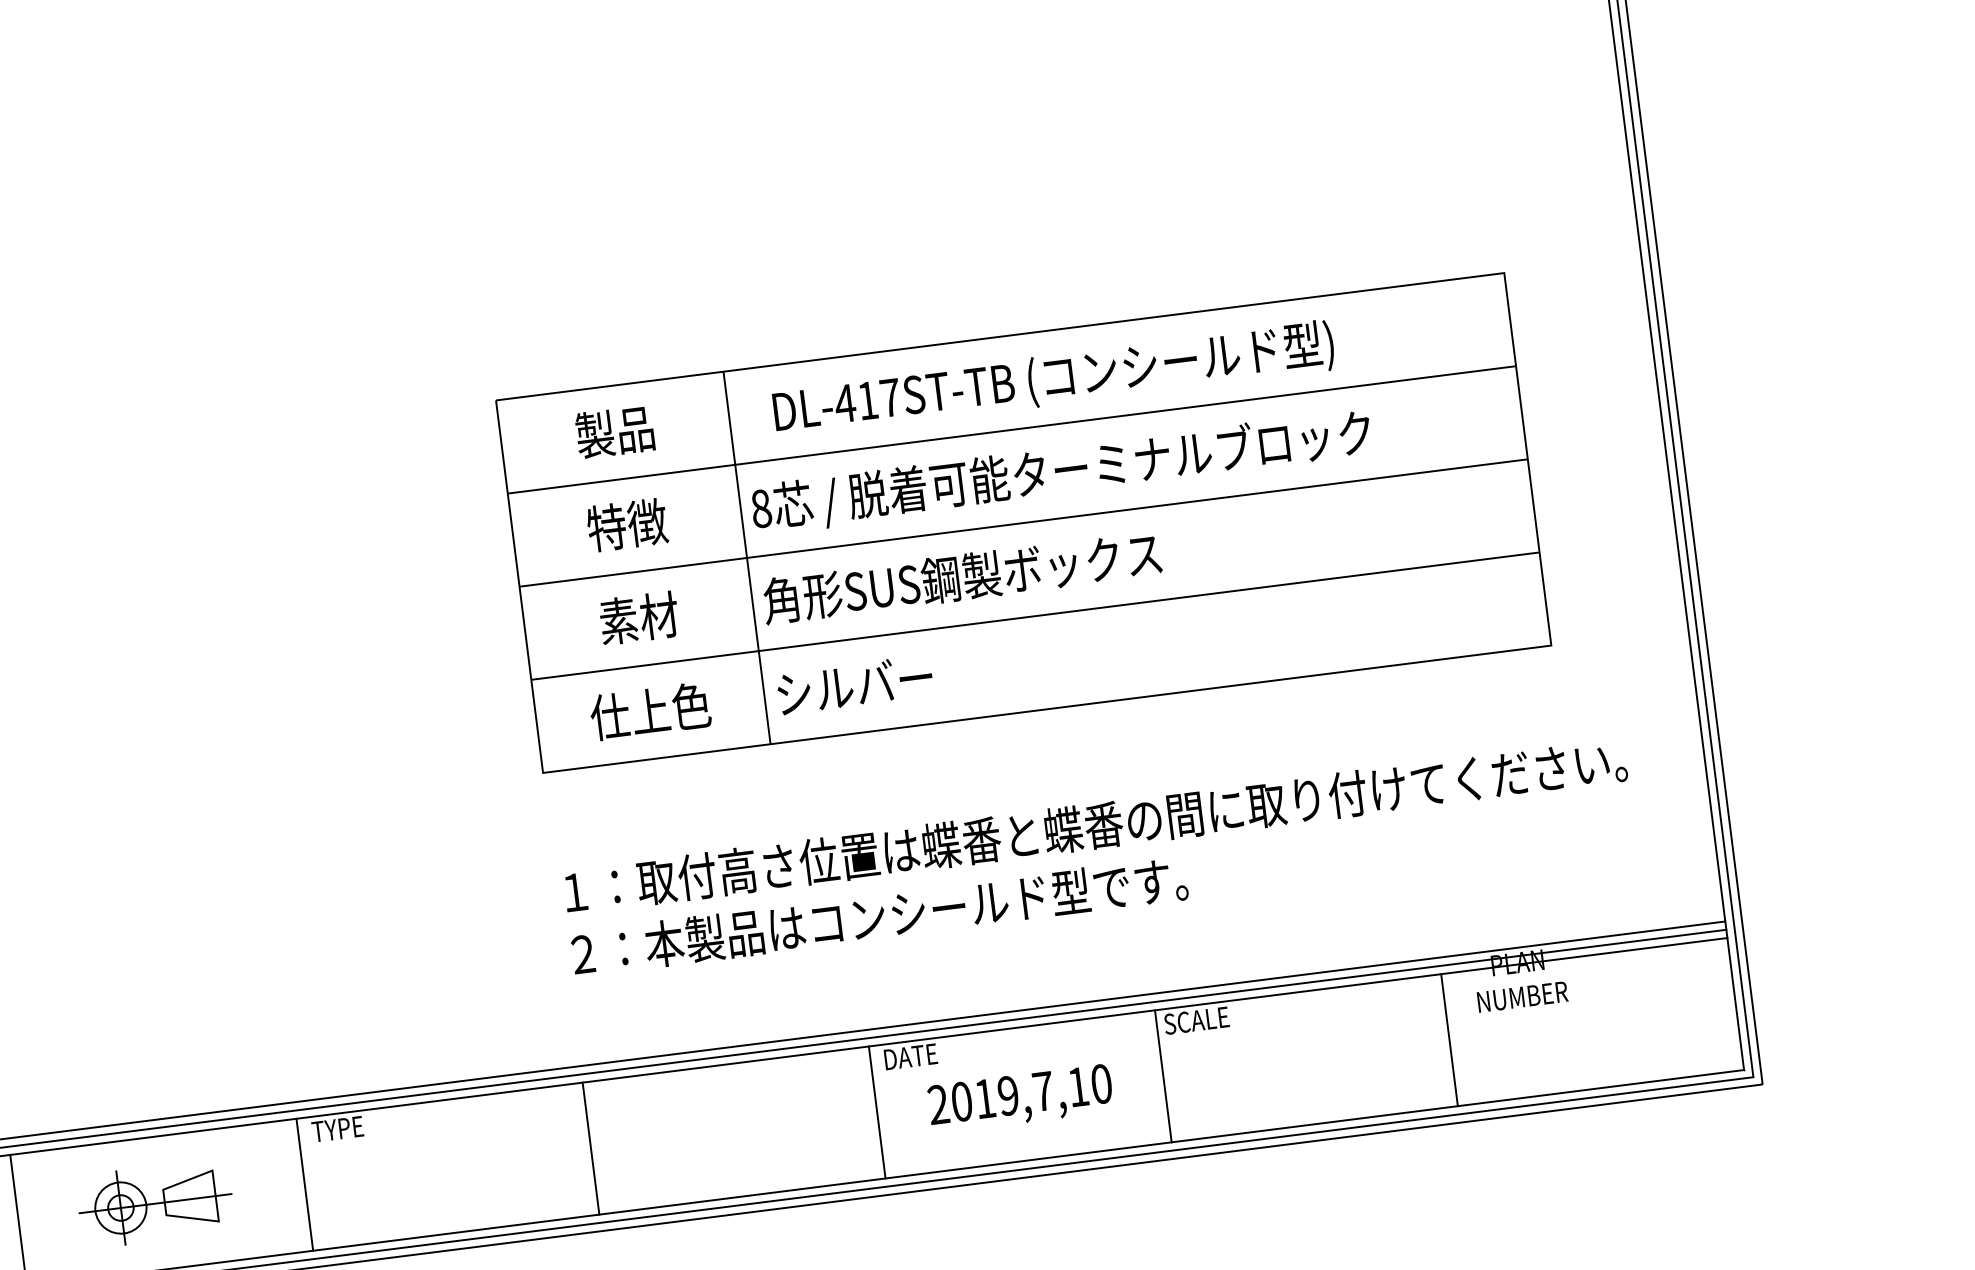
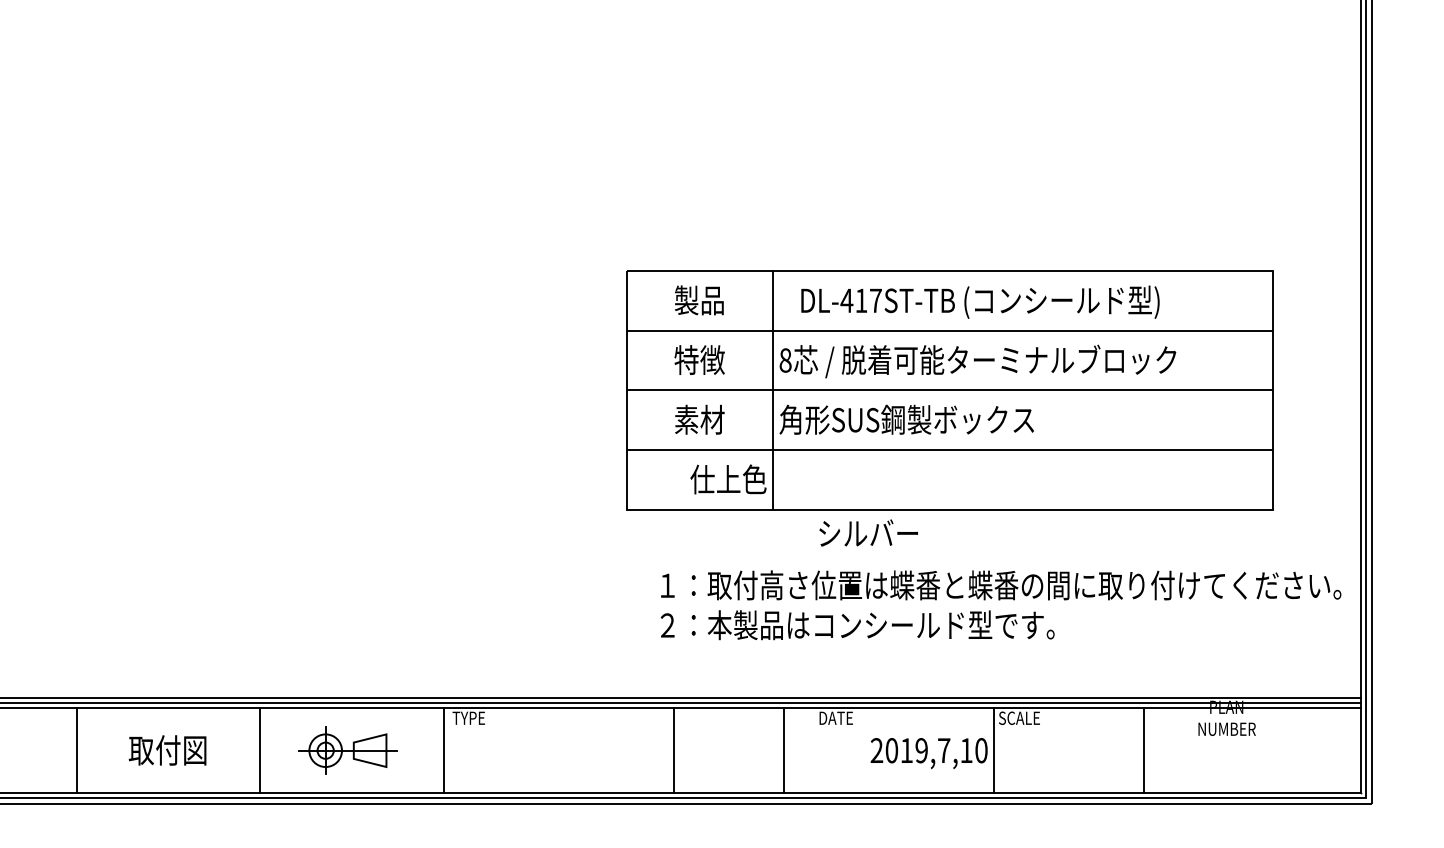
text: (854, 683) -> (868, 532), moved
text: (650, 711) -> (728, 479), moved
text: (1098, 857) -> (1000, 605), moved
line: (1449, 1039) -> (1143, 750), moved
text: (1019, 1098) -> (928, 753), moved
line: (877, 1112) -> (783, 750), moved
line: (591, 1148) -> (674, 750), moved

